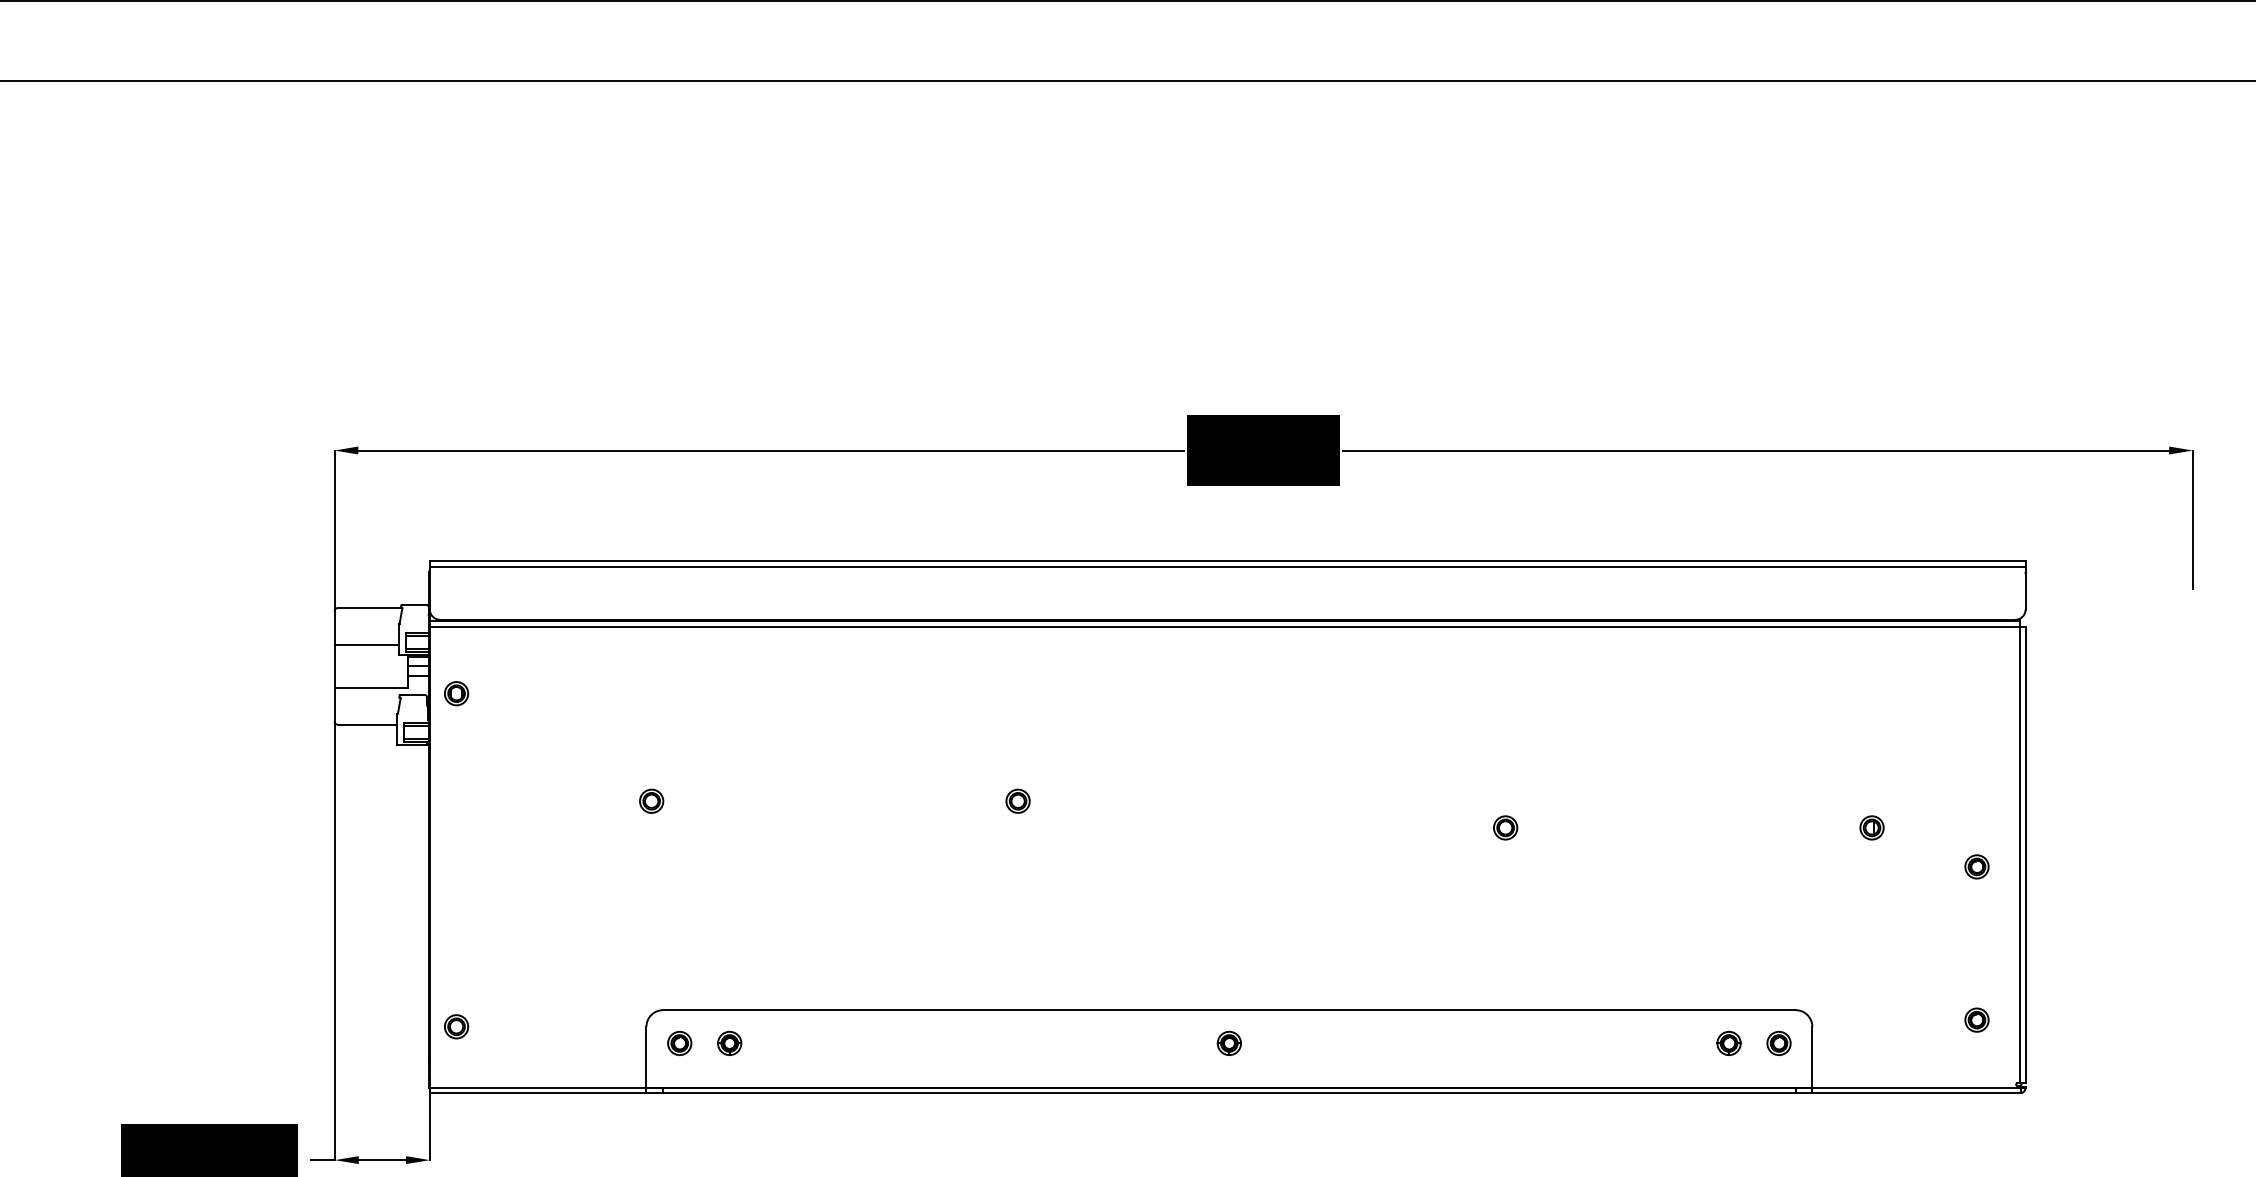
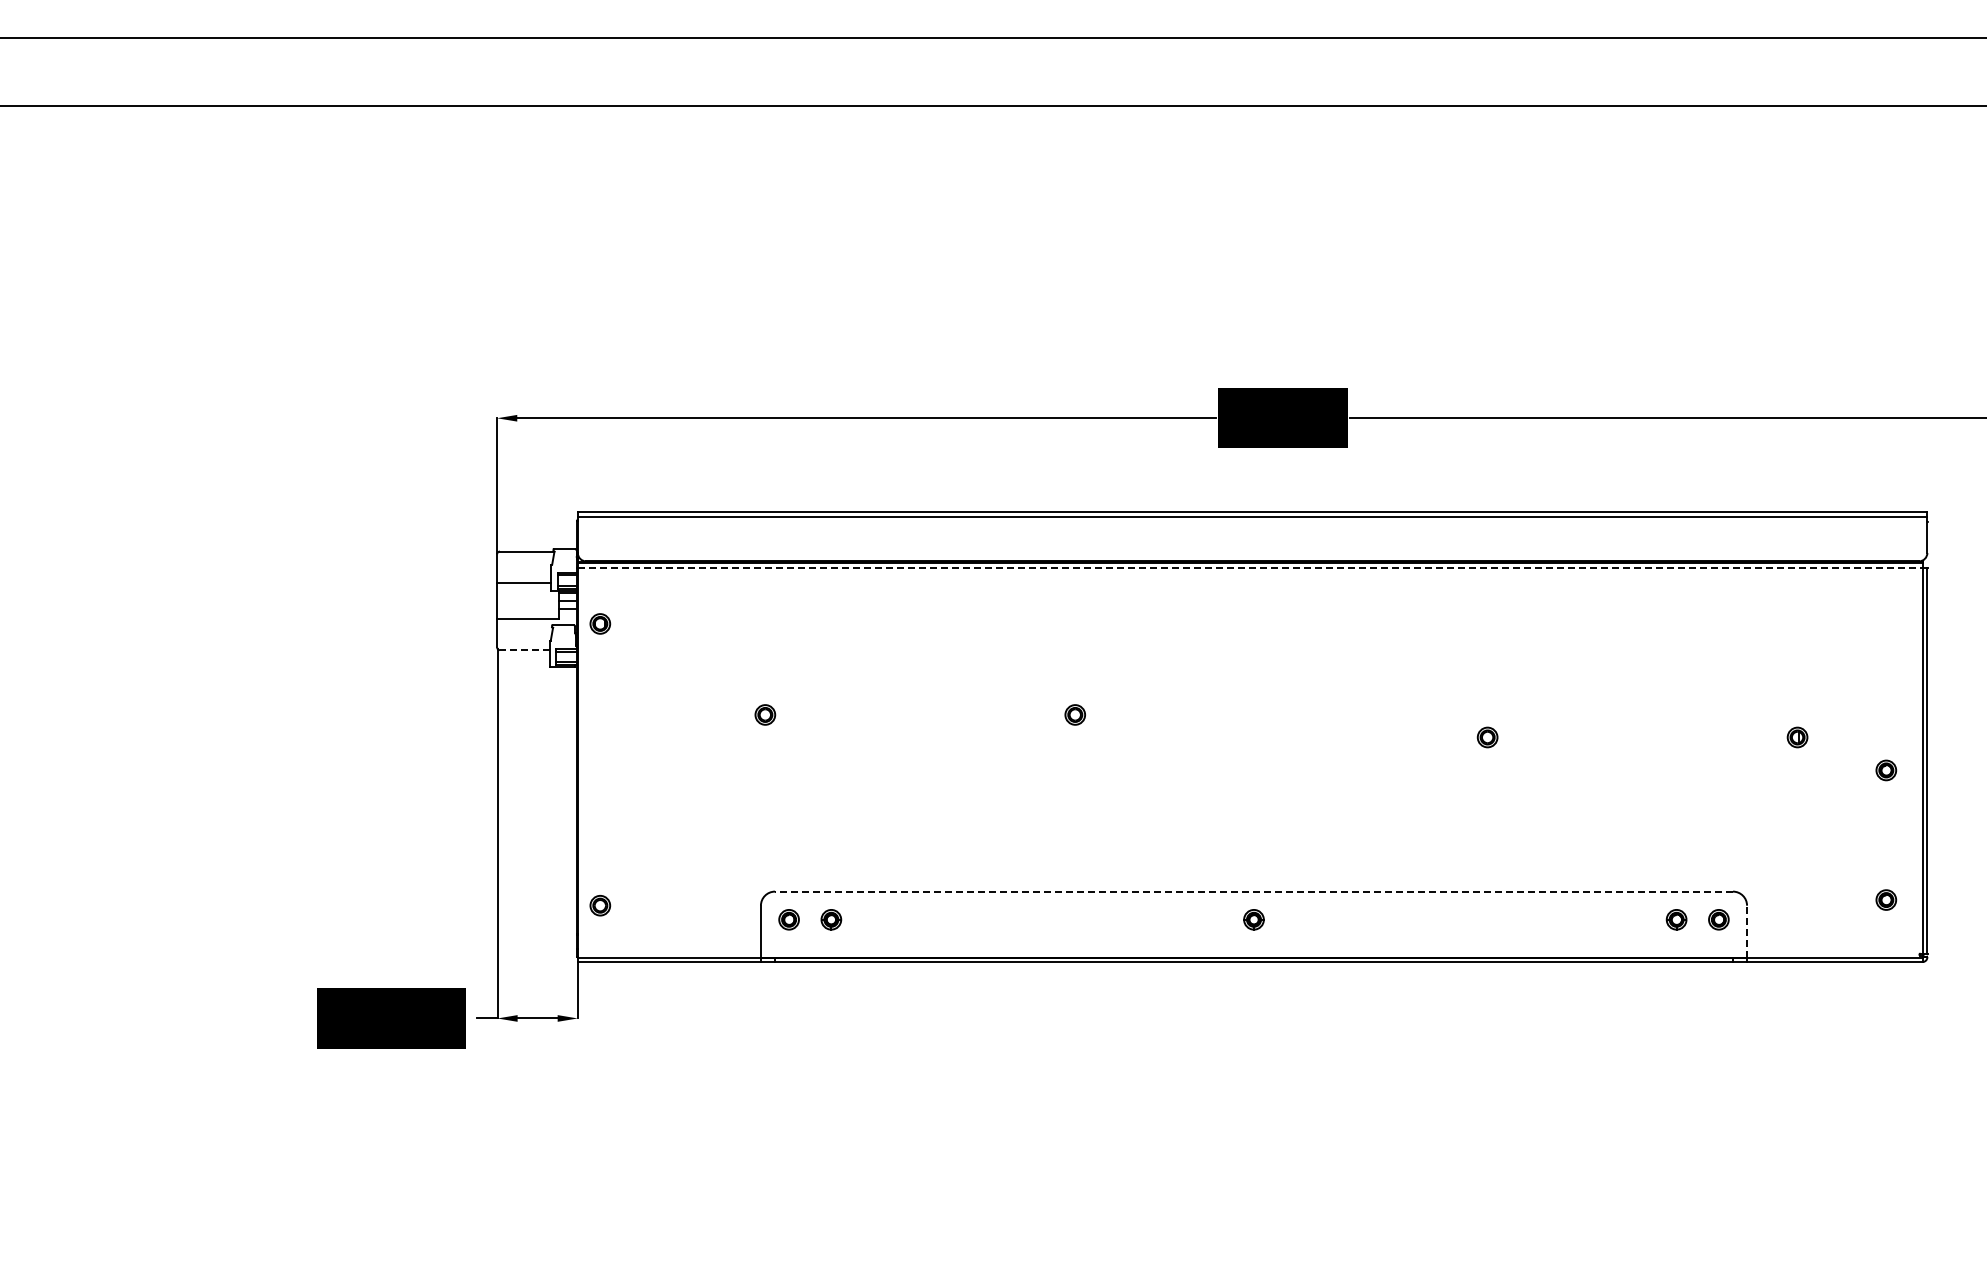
line: (1225, 626) -> (1250, 567), solid -> dashed
line: (366, 725) -> (524, 650), solid -> dashed
line: (1229, 1010) -> (1254, 891), solid -> dashed
line: (1812, 1057) -> (1747, 931), solid -> dashed

